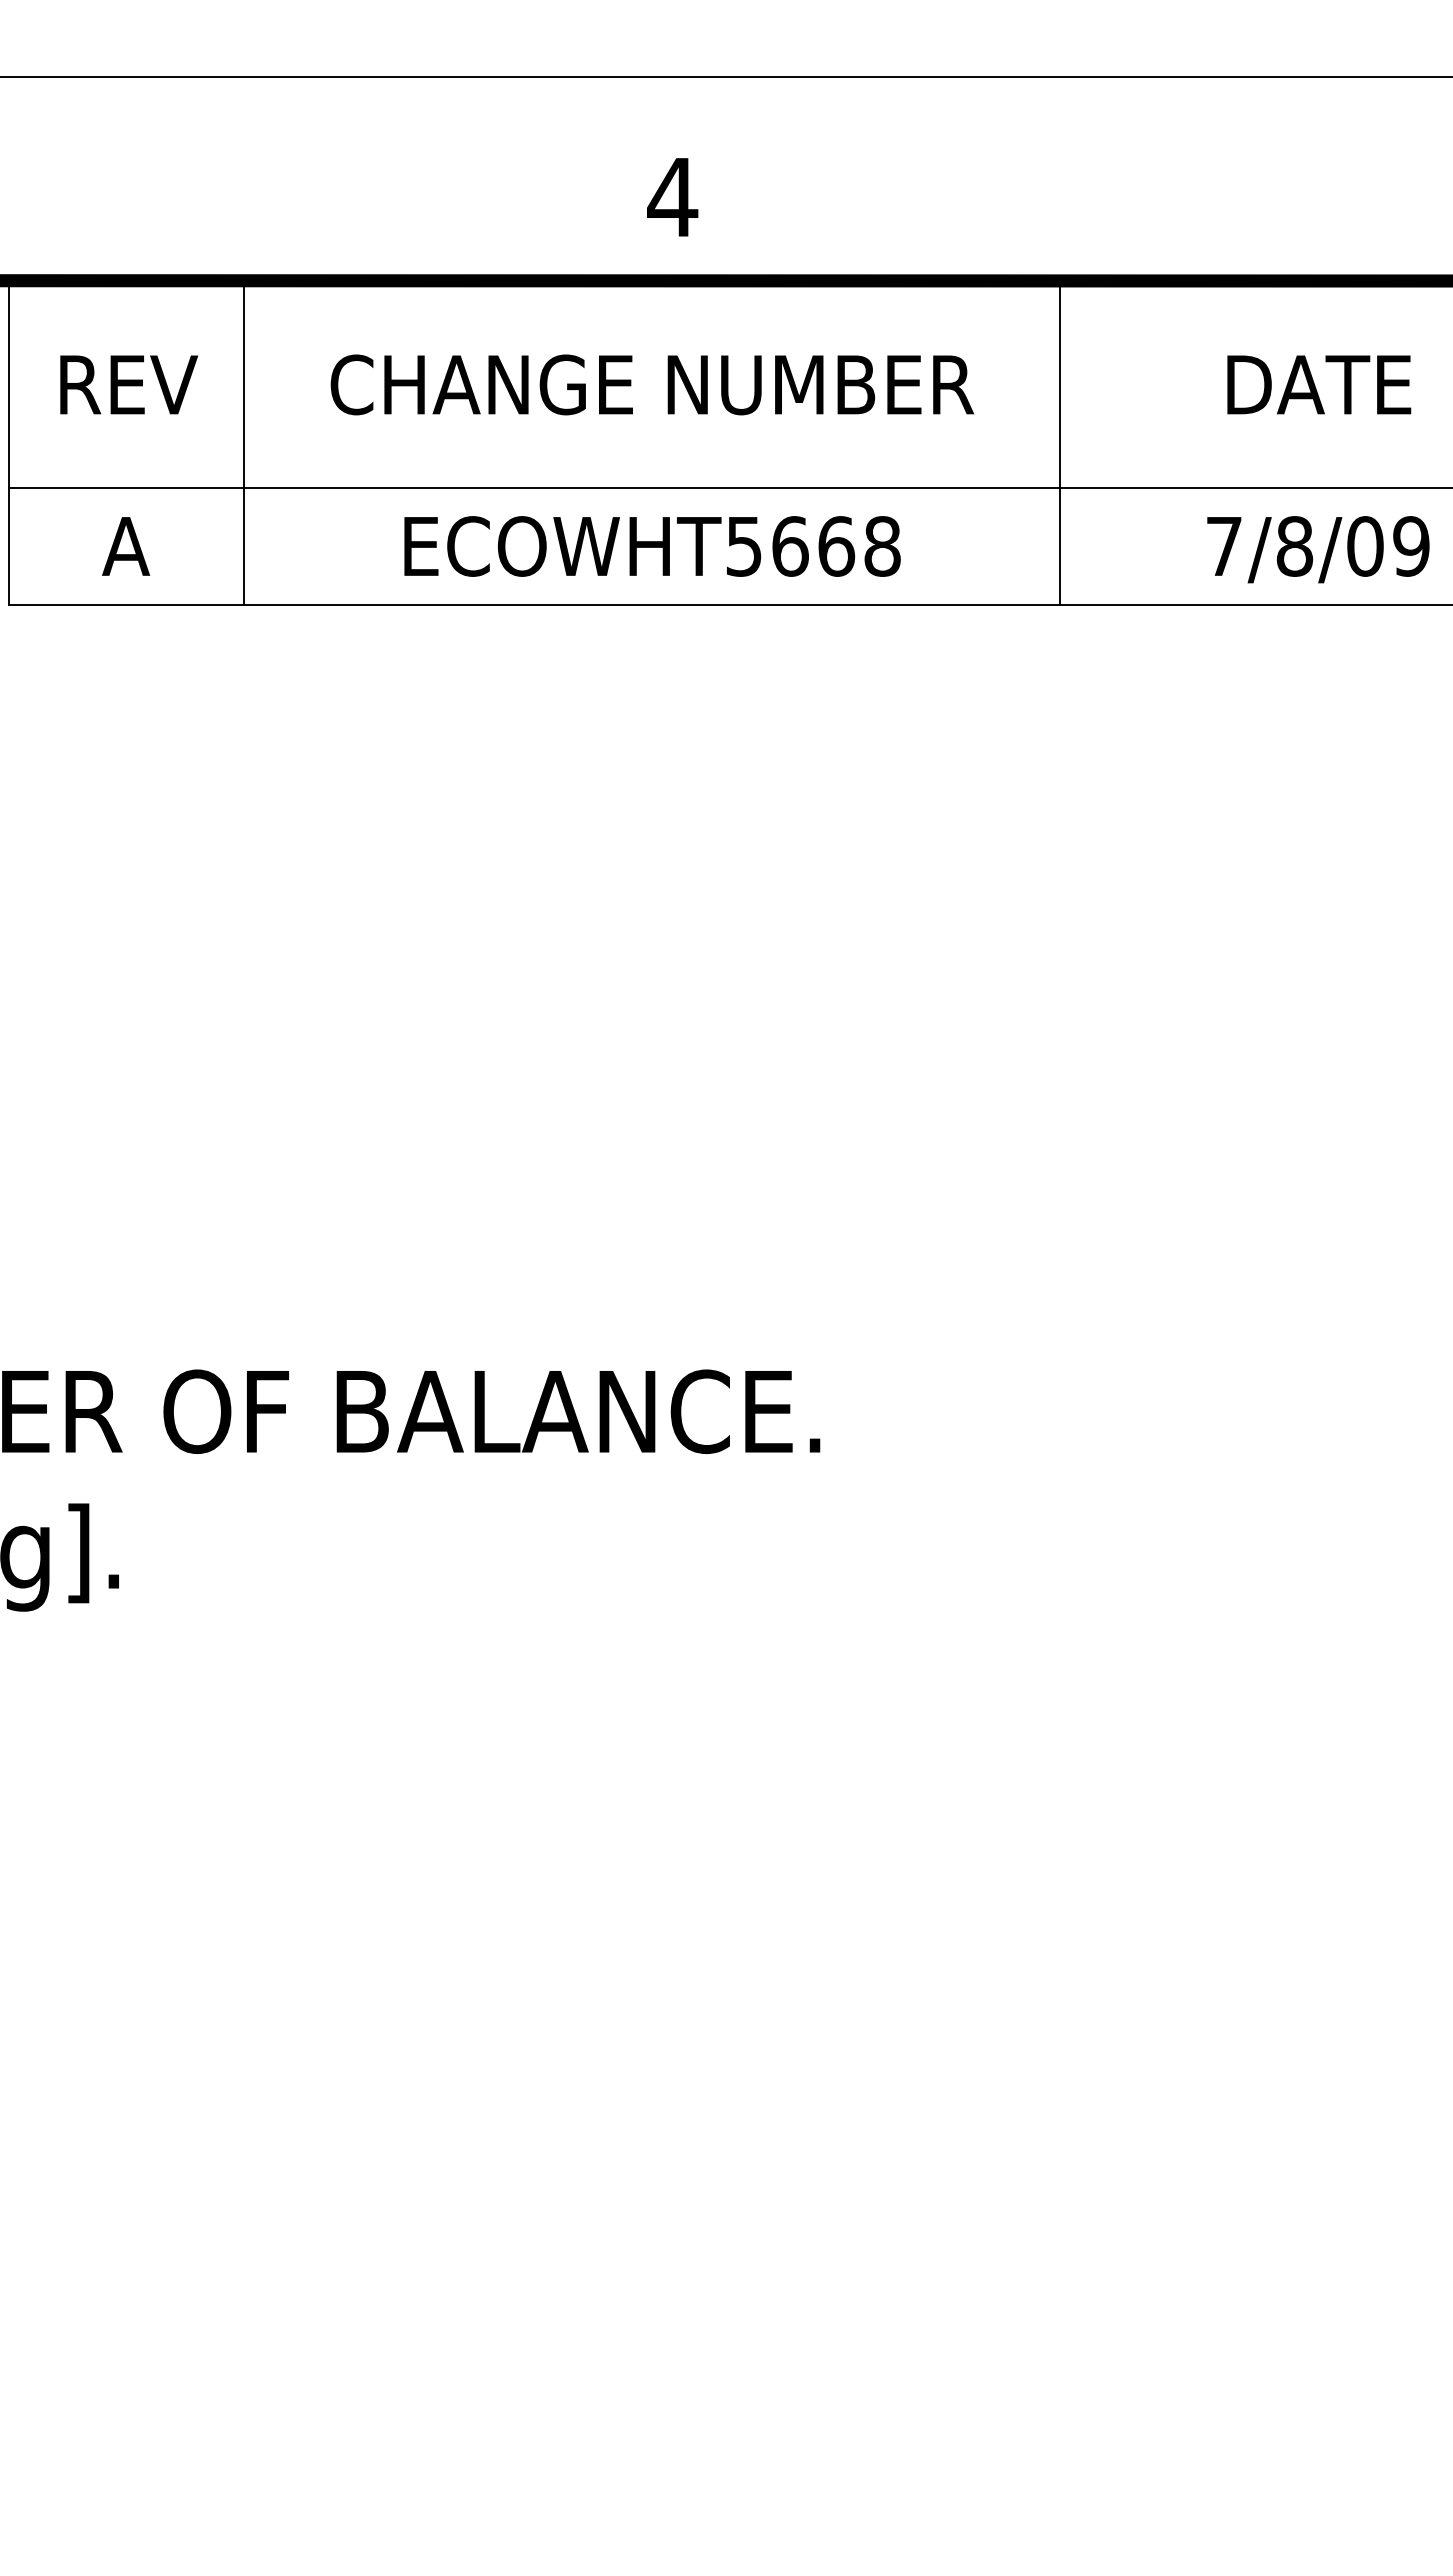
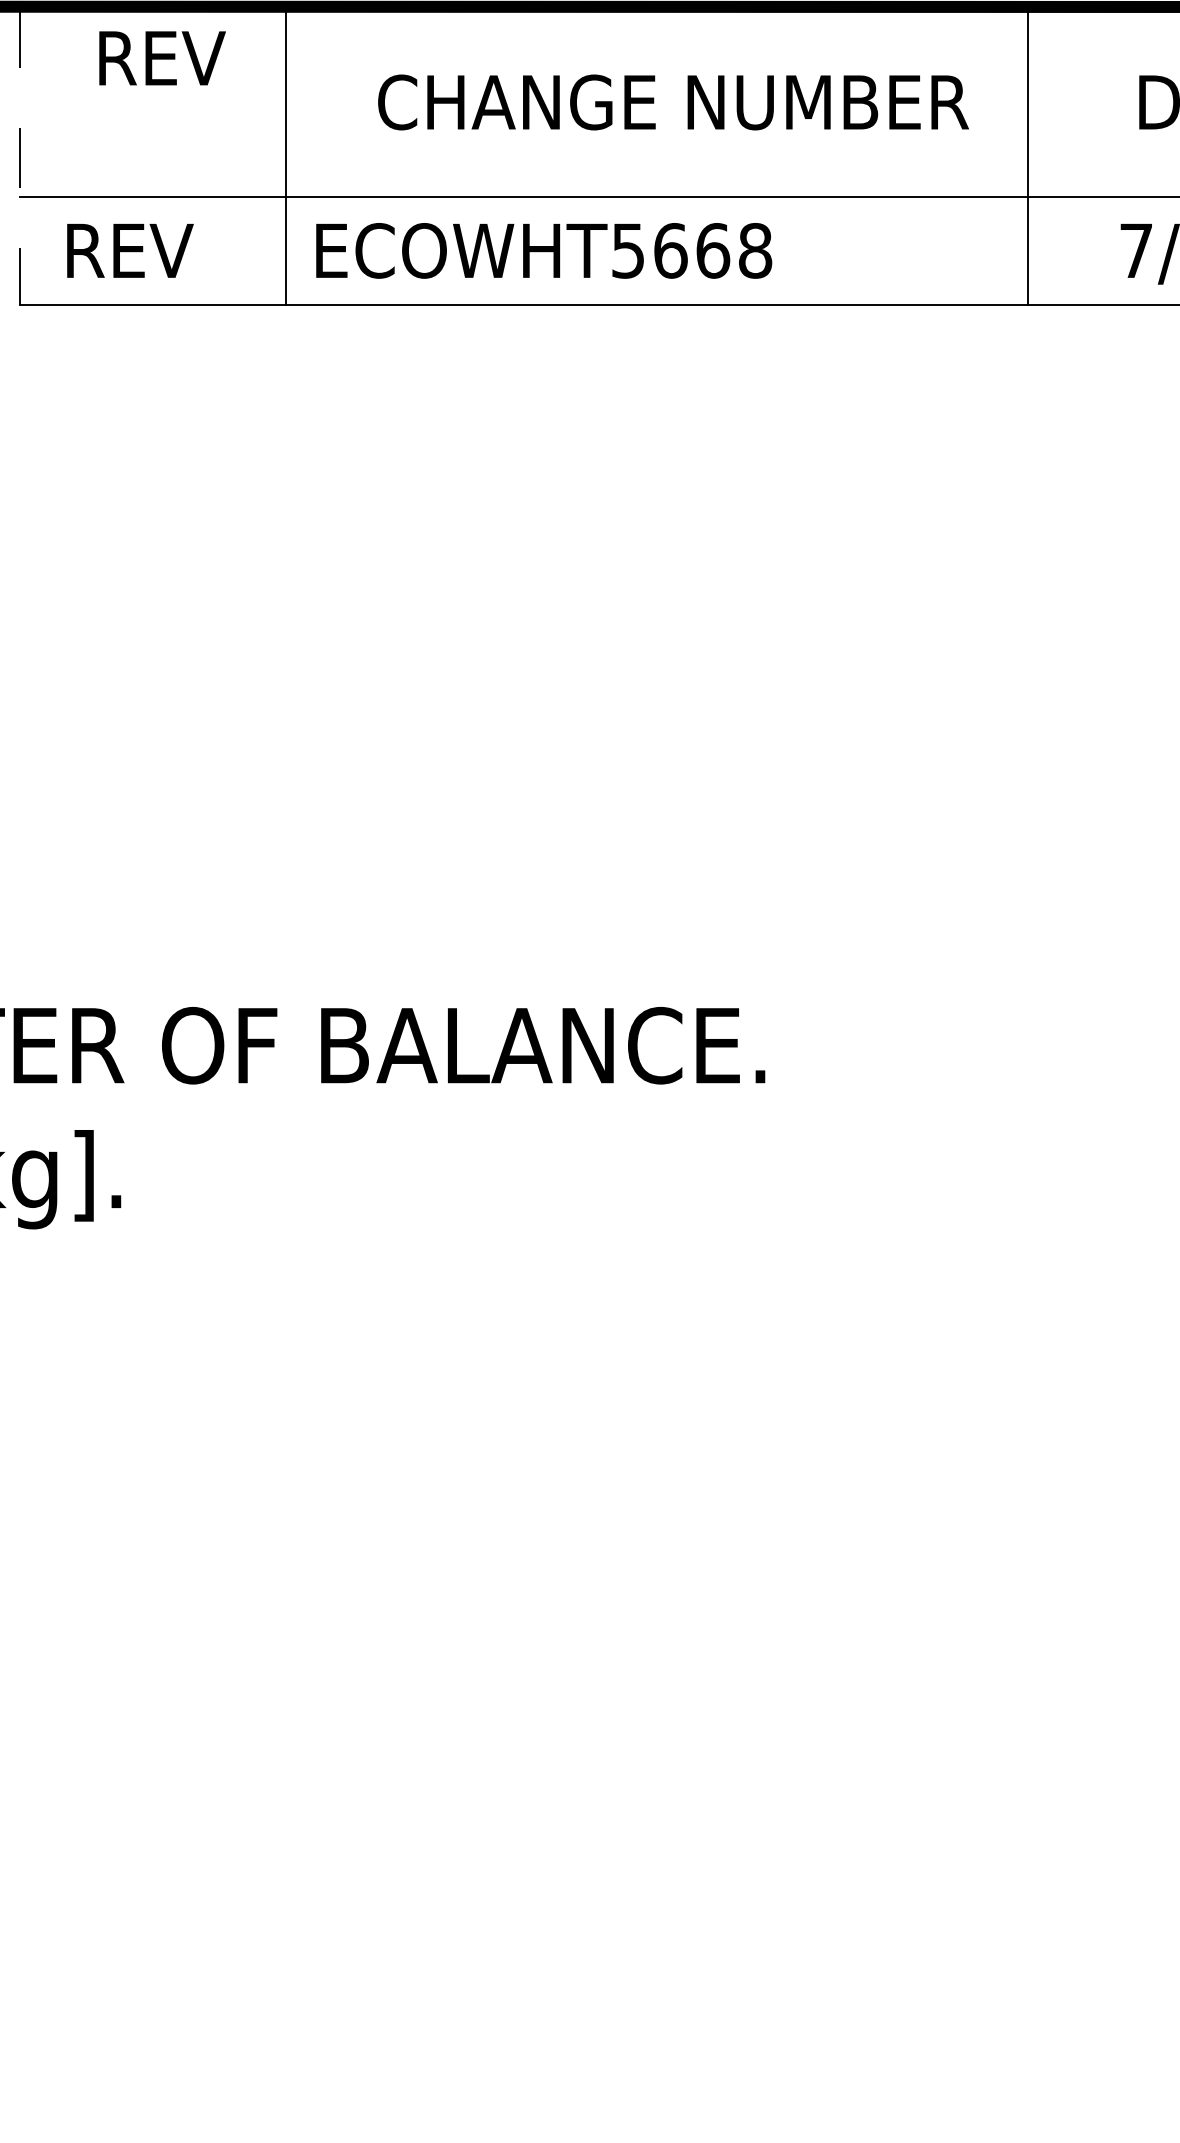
text: (129, 384) -> (162, 57), moved
text: (651, 384) -> (672, 102), moved
line: (8, 443) -> (19, 156), solid -> dashed
line: (243, 443) -> (285, 156), moved
line: (1059, 443) -> (1028, 156), moved
text: (129, 546) -> (130, 250), A -> REV
text: (652, 546) -> (544, 250), moved

